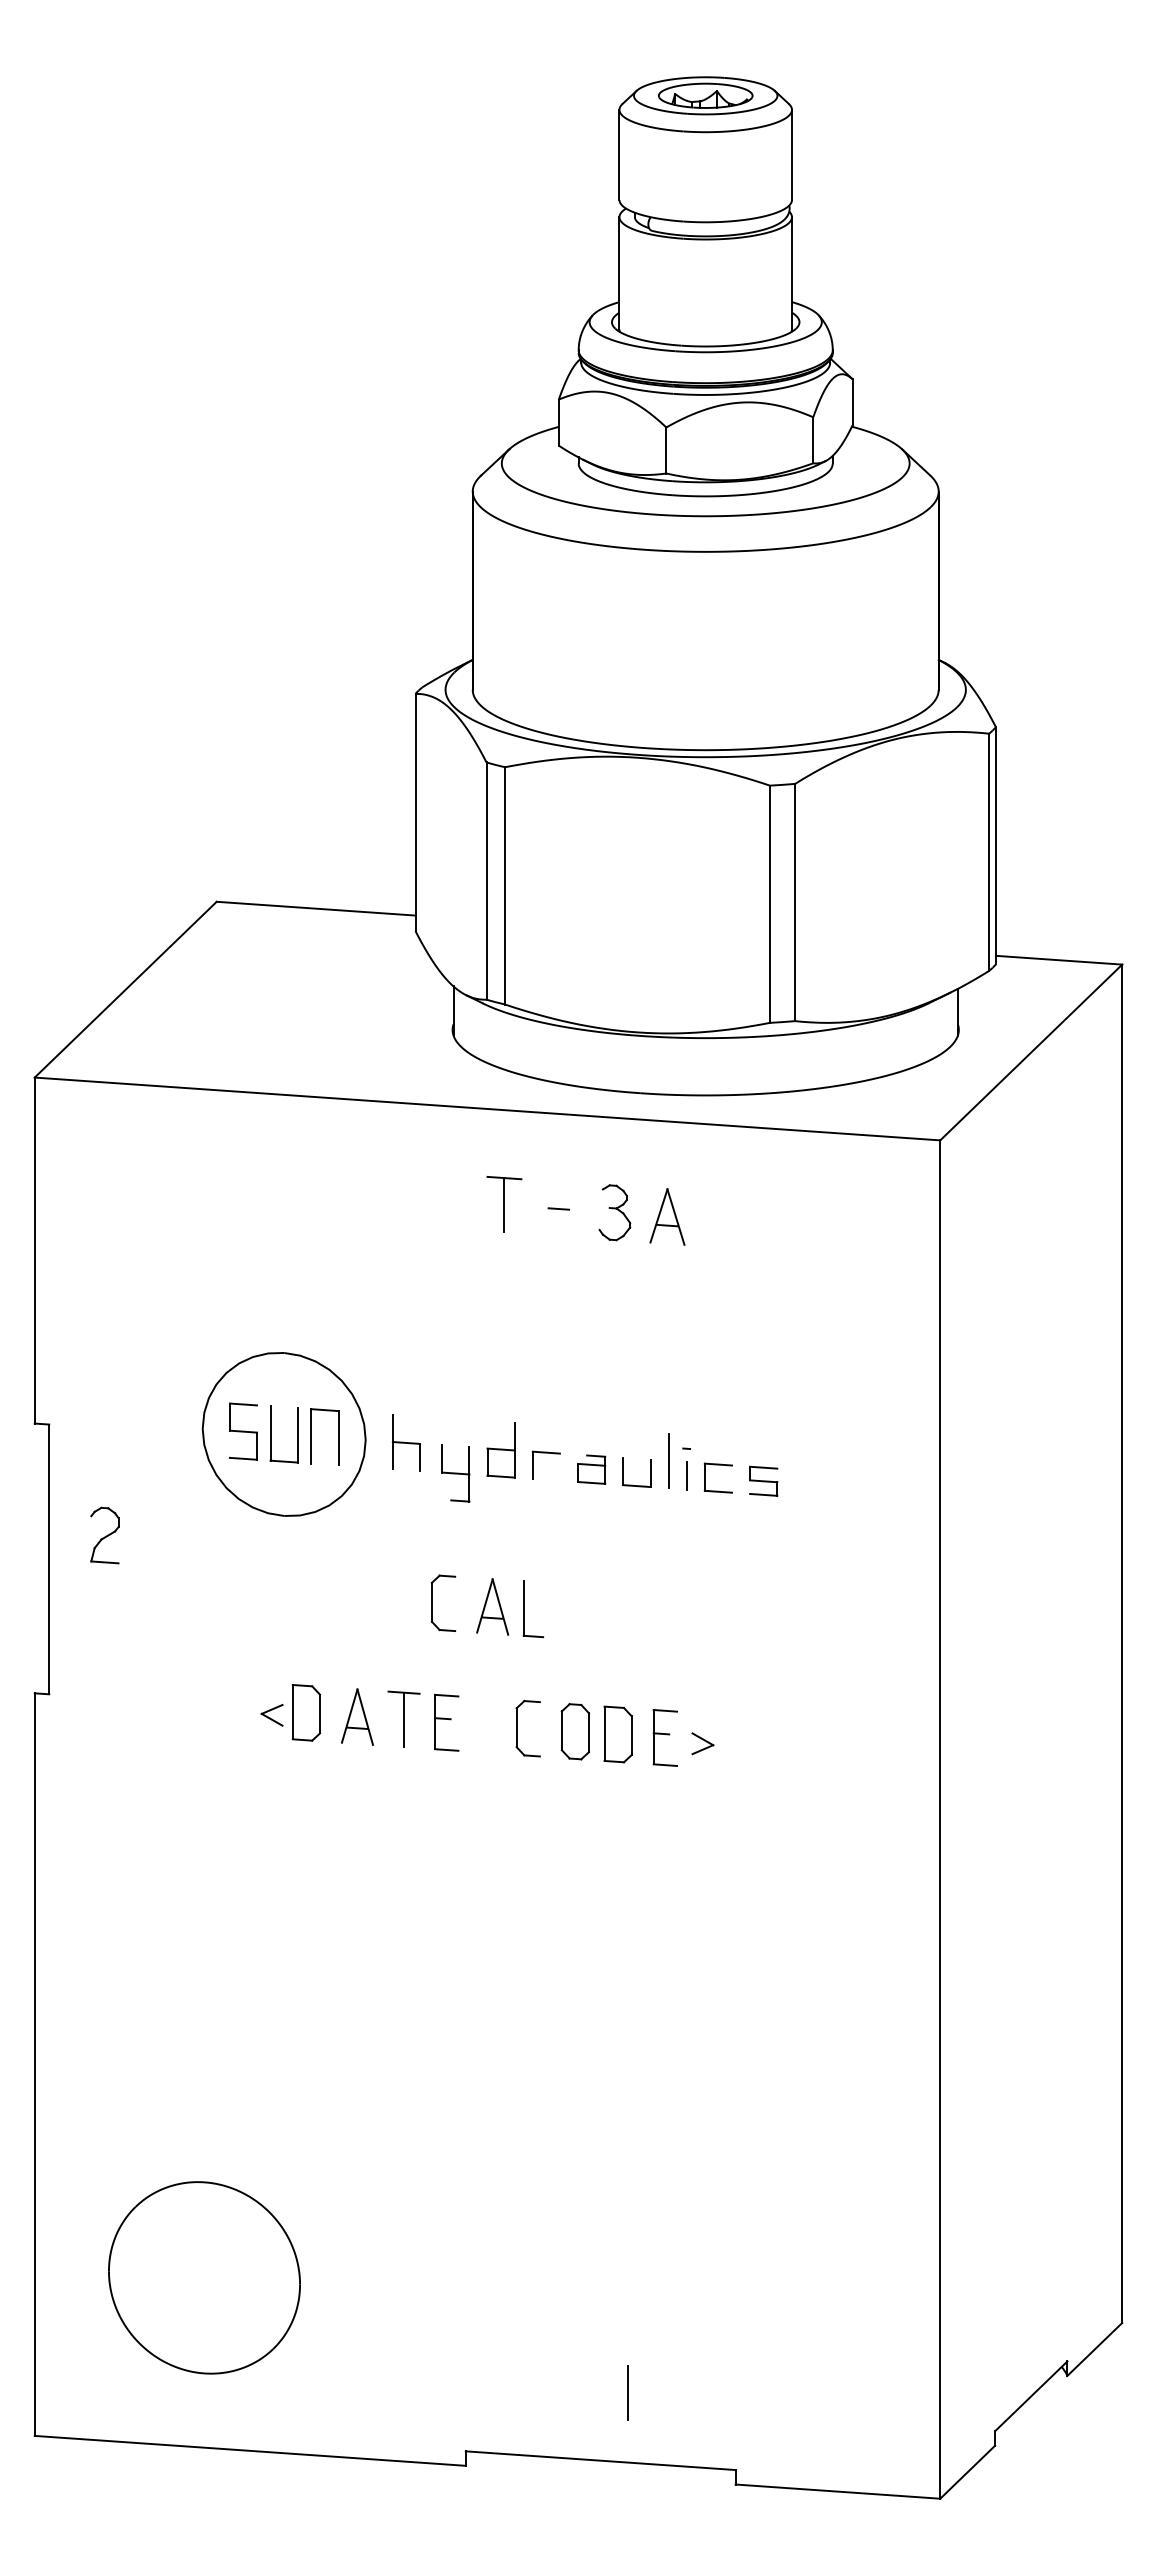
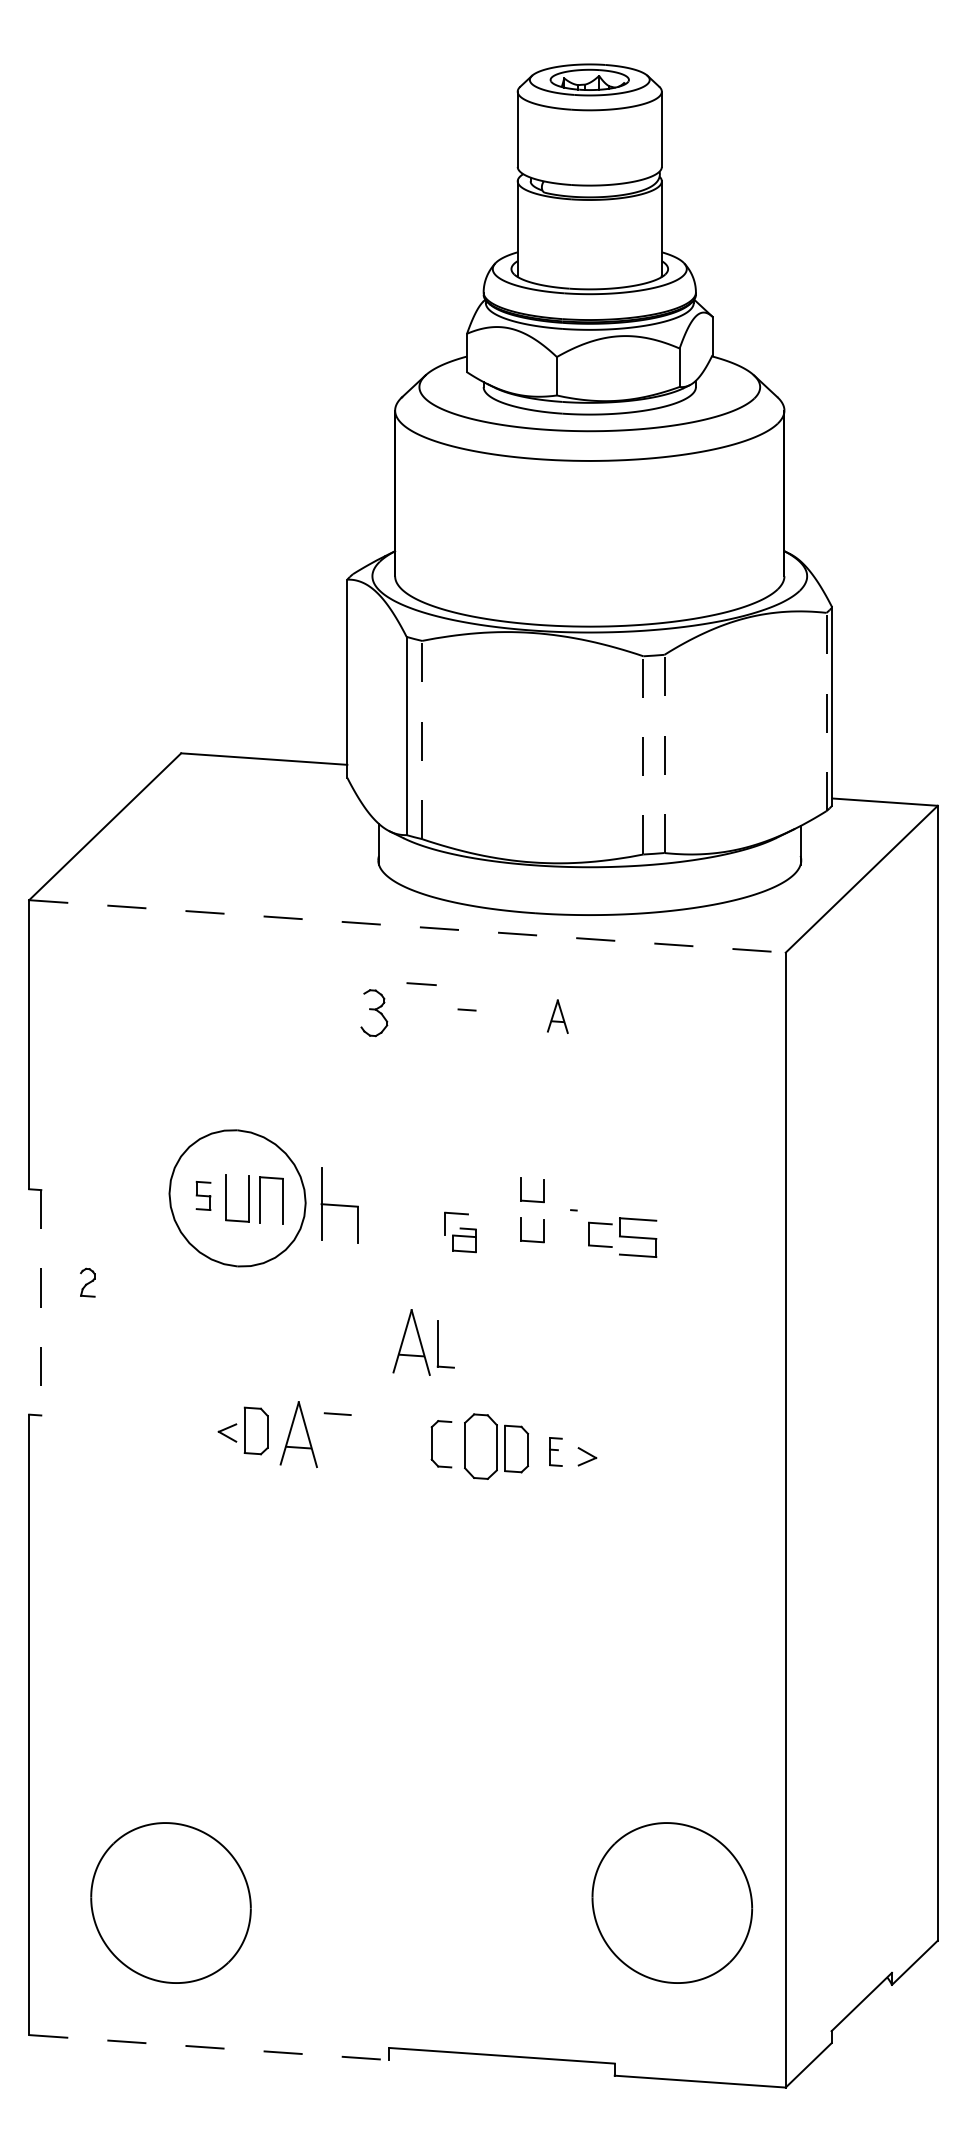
line: (989, 852) -> (826, 712), solid -> dashed
line: (505, 885) -> (422, 739), solid -> dashed
line: (795, 902) -> (664, 753), solid -> dashed
line: (769, 904) -> (643, 755), solid -> dashed
line: (487, 1108) -> (407, 926), solid -> dashed
line: (504, 1205) -> (421, 1007), removed
part: (614, 1212) -> (374, 1012), moved
part: (667, 1216) -> (557, 1016), size x0.7
part: (243, 1431) -> (203, 1195), size x0.6
part: (632, 1436) -> (528, 1200), added
part: (406, 1442) -> (339, 1205), size x1.6
part: (500, 1450) -> (418, 1211), removed
line: (668, 1460) -> (558, 1220), removed
part: (591, 1469) -> (464, 1240), moved
part: (455, 1473) -> (380, 1230), removed
line: (686, 1475) -> (573, 1232), removed
part: (763, 1480) -> (638, 1236), size x1.6
part: (104, 1535) -> (87, 1282), size x0.6
line: (49, 1559) -> (41, 1302), solid -> dashed
part: (432, 1602) -> (361, 1338), removed
part: (492, 1606) -> (411, 1342), size x1.4
part: (357, 1716) -> (298, 1434), size x1.4
line: (404, 1719) -> (338, 1436), removed
part: (446, 1722) -> (373, 1439), removed
part: (575, 1731) -> (480, 1446), size x1.4
part: (664, 1737) -> (555, 1451), size x0.6
part: (804, 2277) -> (672, 1902), added
line: (627, 2393) -> (524, 1999), removed
line: (250, 2450) -> (209, 2047), solid -> dashed

